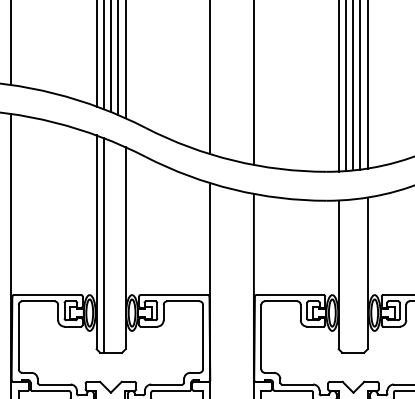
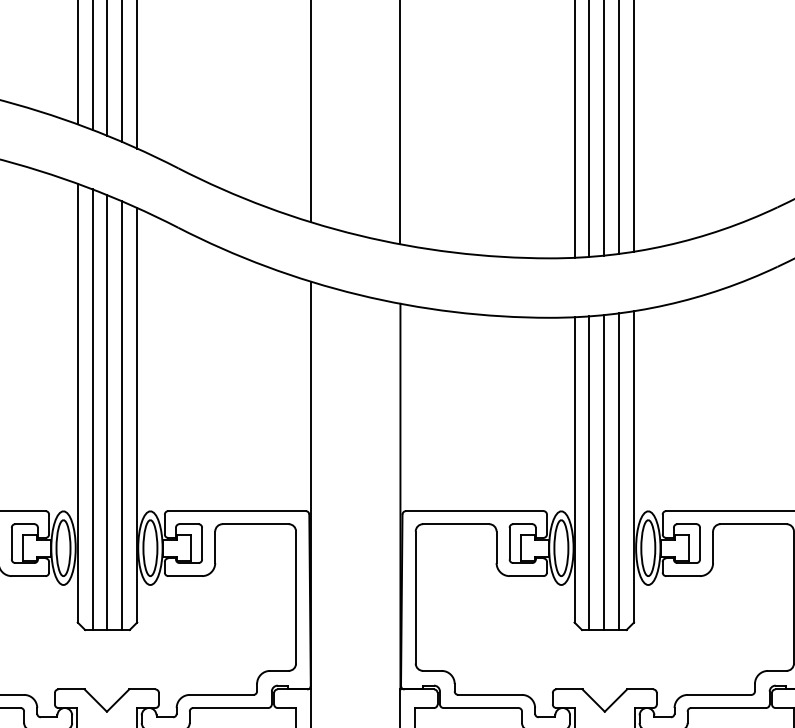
line: (111, 246) -> (108, 411), added
line: (118, 248) -> (122, 415), added
line: (353, 275) -> (604, 471), added
line: (360, 275) -> (619, 471), added
line: (346, 276) -> (590, 473), added

